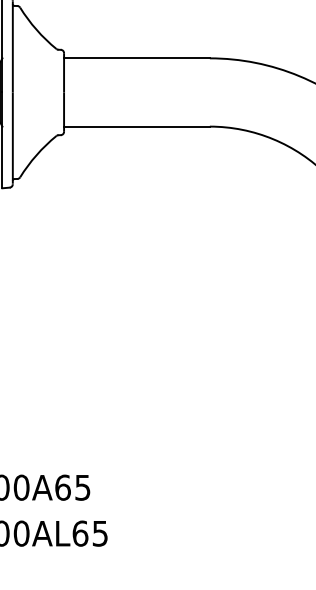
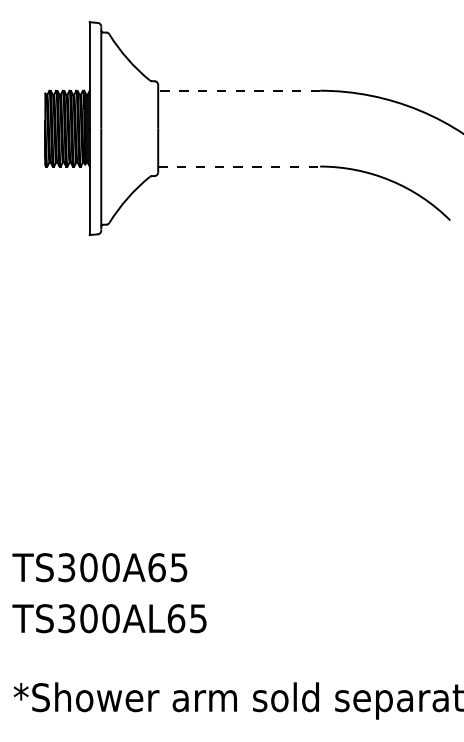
line: (137, 58) -> (239, 90), solid -> dashed
line: (137, 126) -> (239, 166), solid -> dashed

